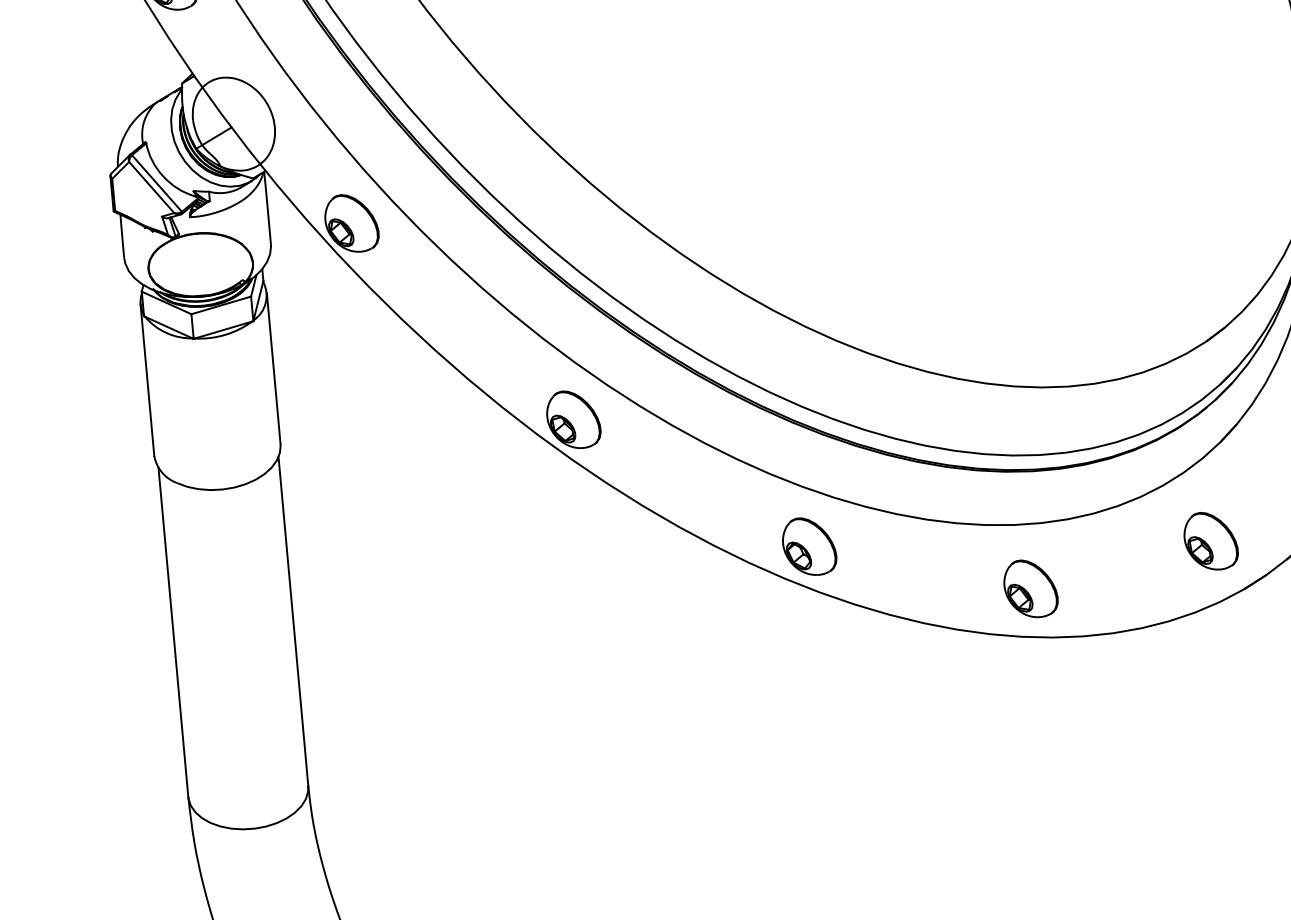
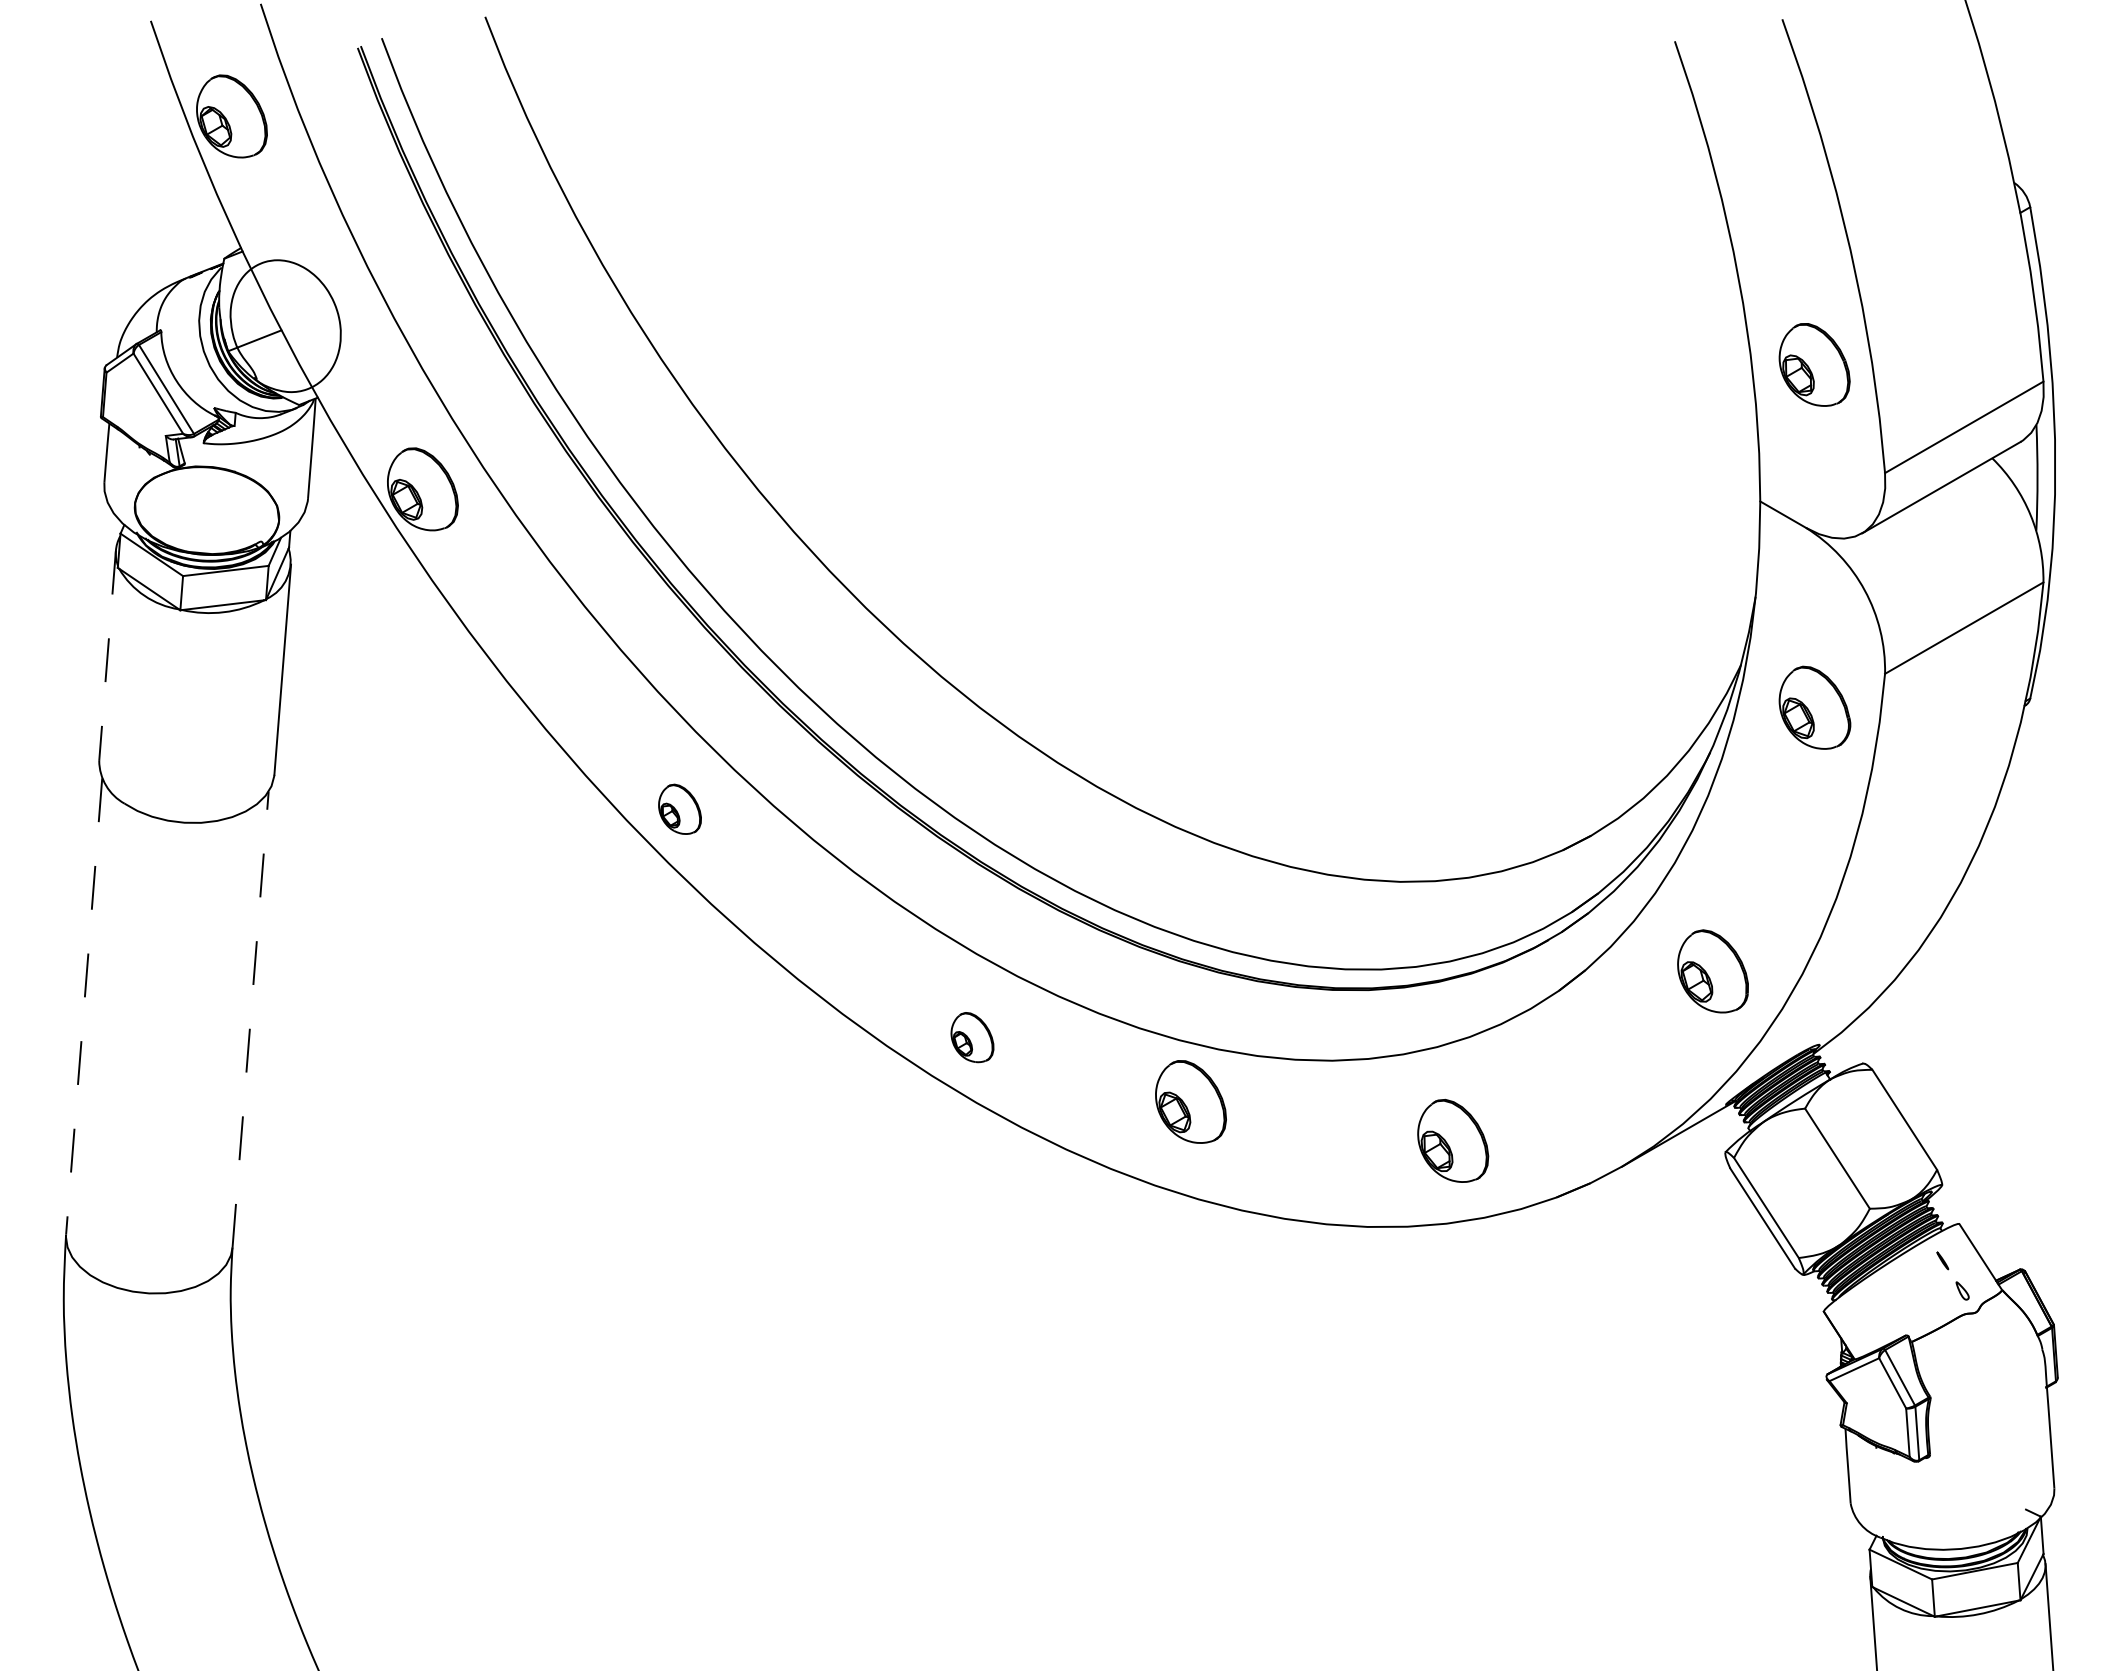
line: (147, 380) -> (107, 656), solid -> dashed
part: (572, 419) -> (679, 809), size x0.6
part: (1210, 540) -> (1453, 1140), moved
part: (809, 546) -> (972, 1037), size x0.6
part: (1030, 588) -> (1190, 1101), moved
line: (293, 621) -> (250, 1019), solid -> dashed
line: (173, 632) -> (84, 1006), solid -> dashed

